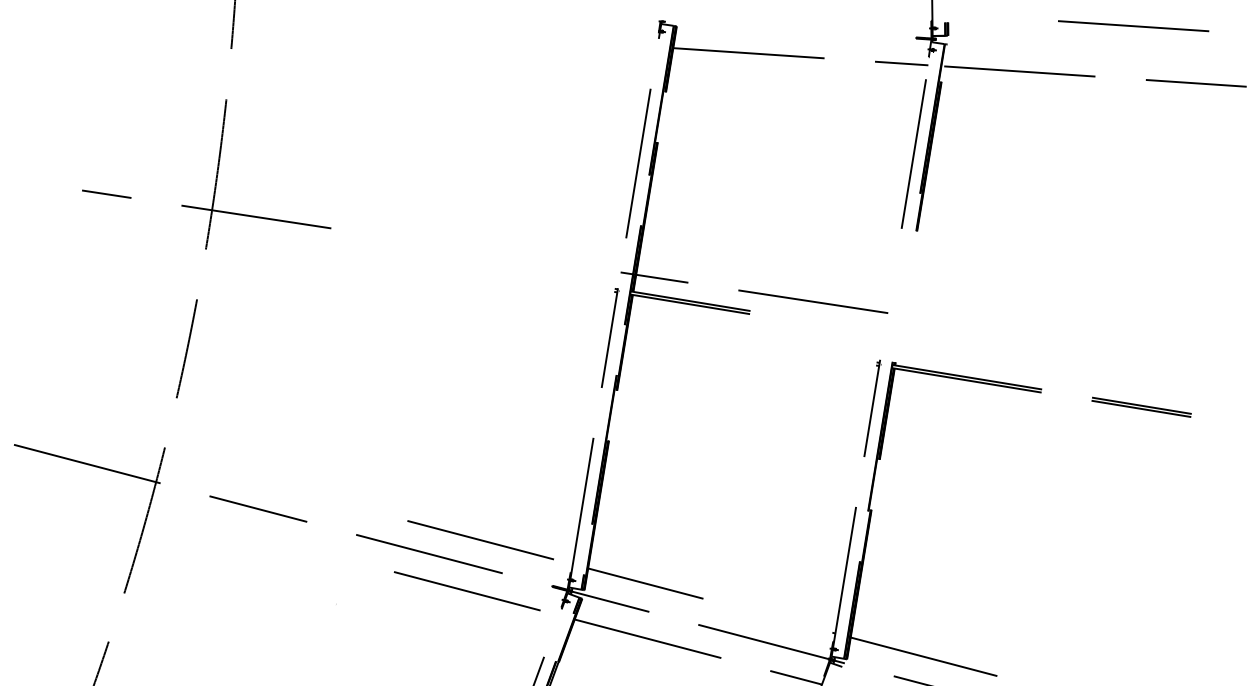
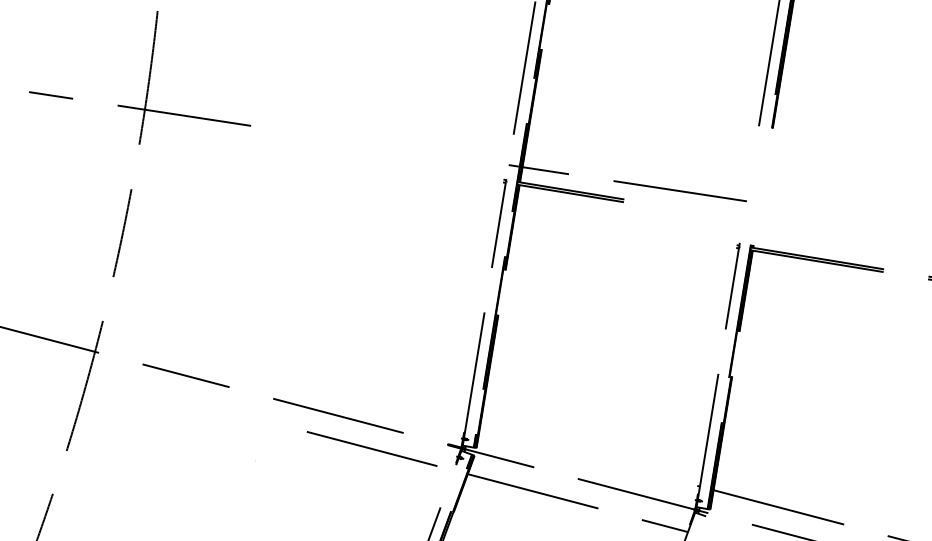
line: (480, 540) -> (383, 403), removed
line: (645, 583) -> (530, 442), removed

